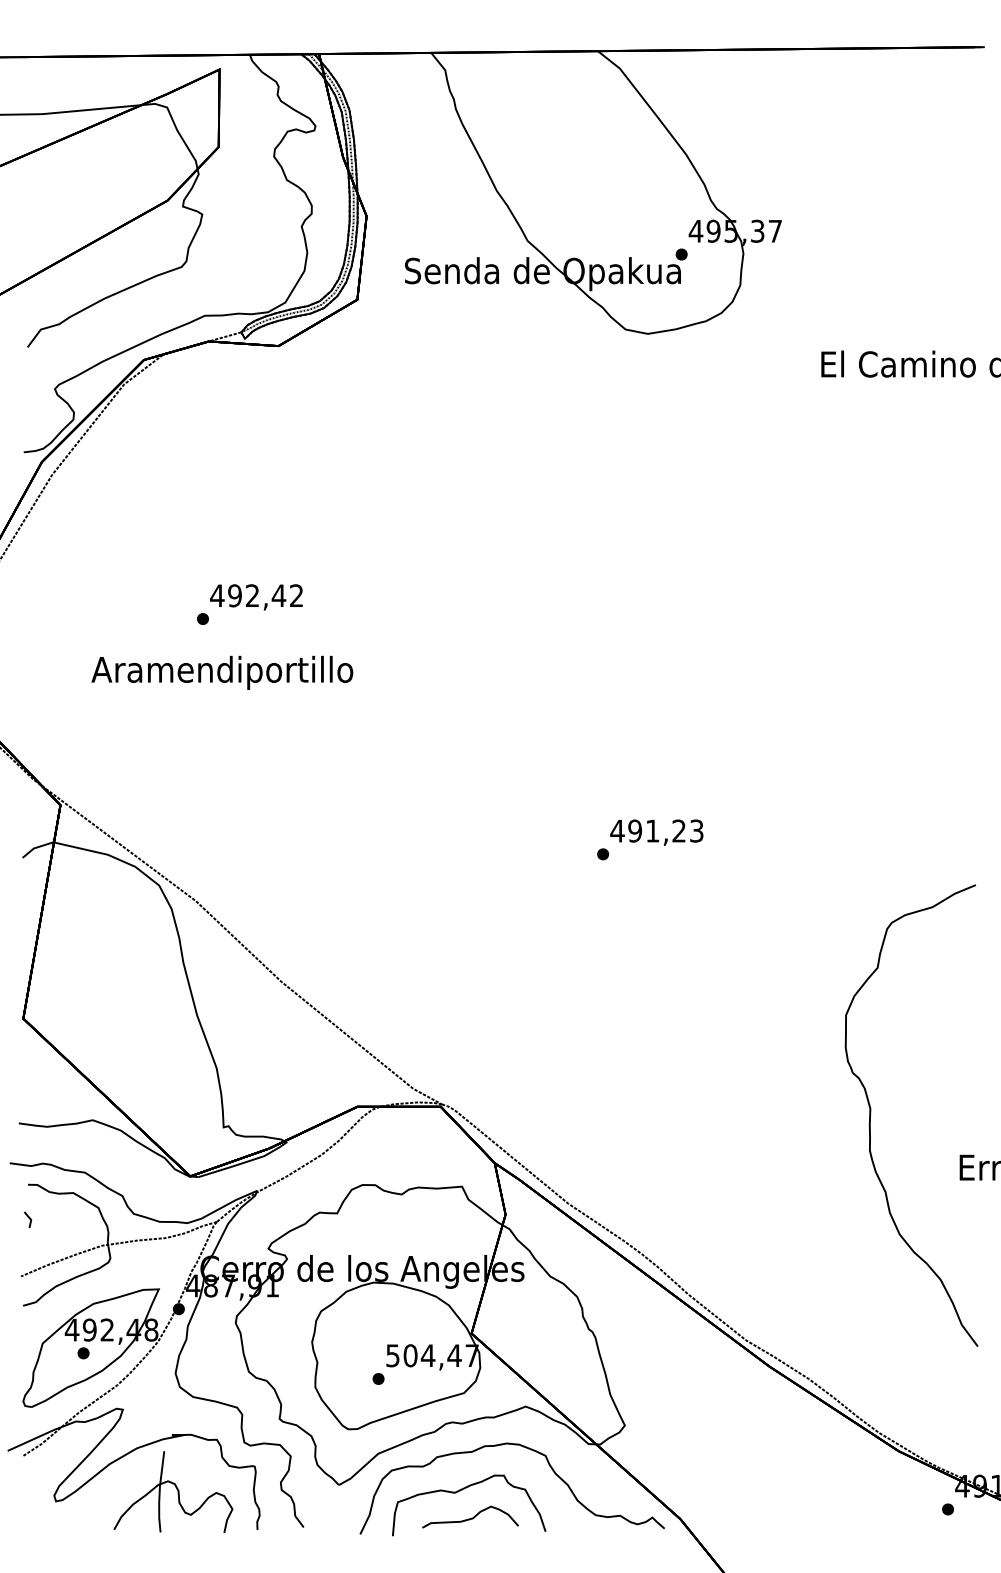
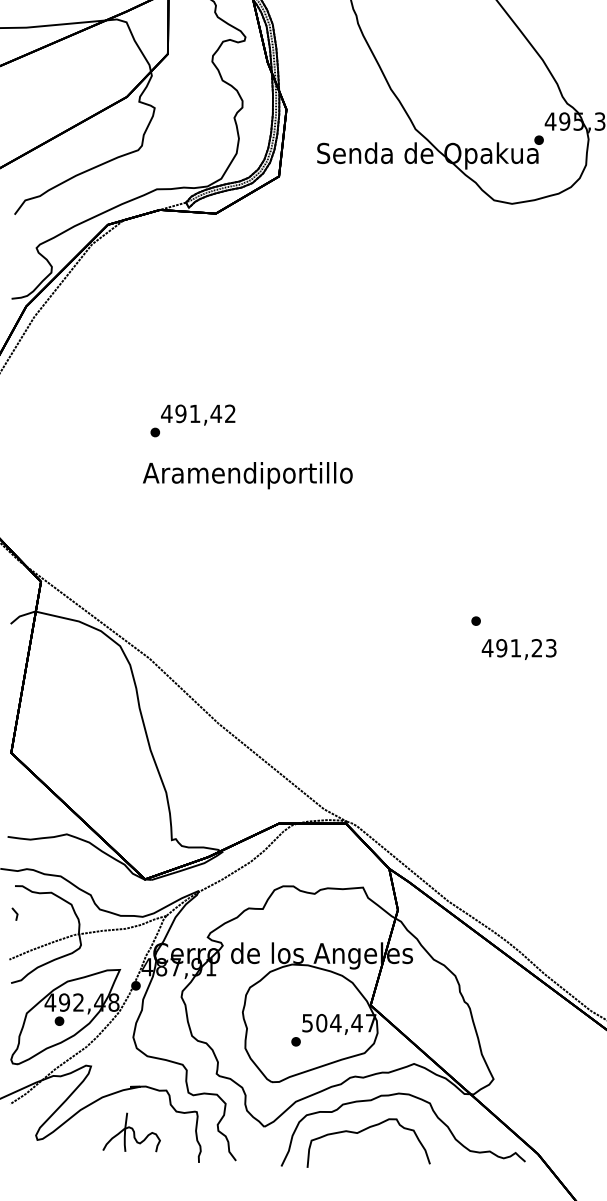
text: (252, 595) -> (195, 413), 492,42 -> 491,42
text: (222, 672) -> (247, 475), moved
text: (656, 832) -> (518, 649), moved
part: (173, 1491) -> (131, 1132), size x0.6
curve: (471, 1517) -> (370, 1152), removed

